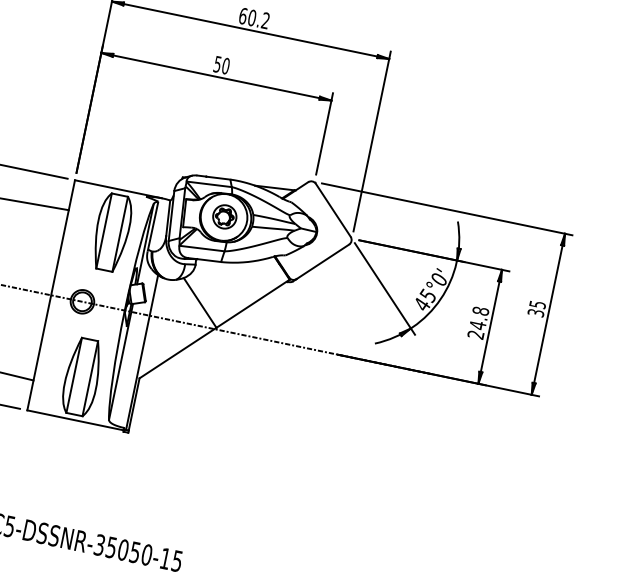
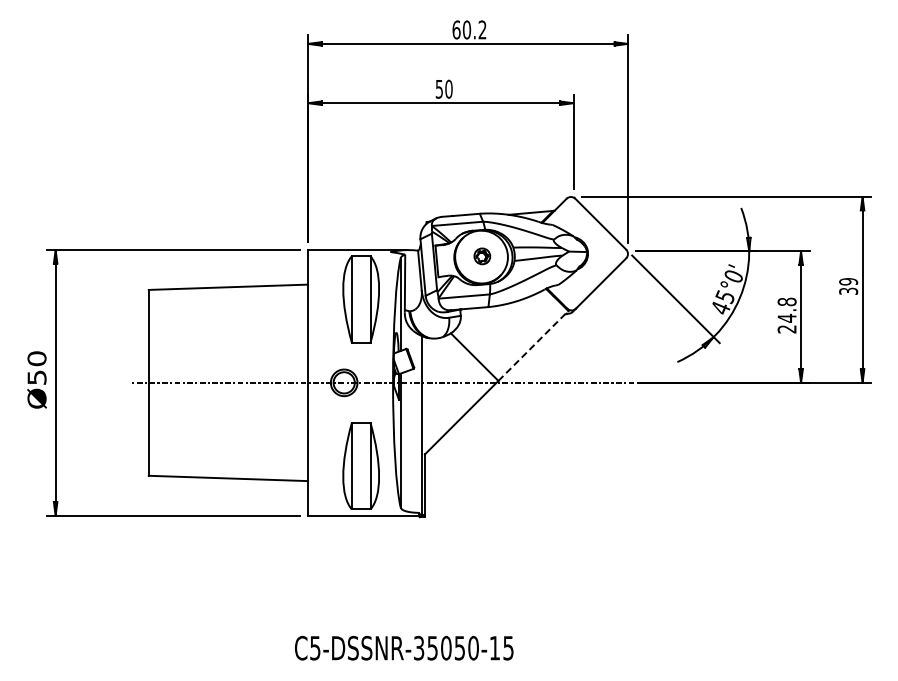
part: (224, 217) -> (482, 256), size x0.6
line: (253, 303) -> (533, 345), solid -> dashed
text: (537, 304) -> (848, 281), 35 -> 39

